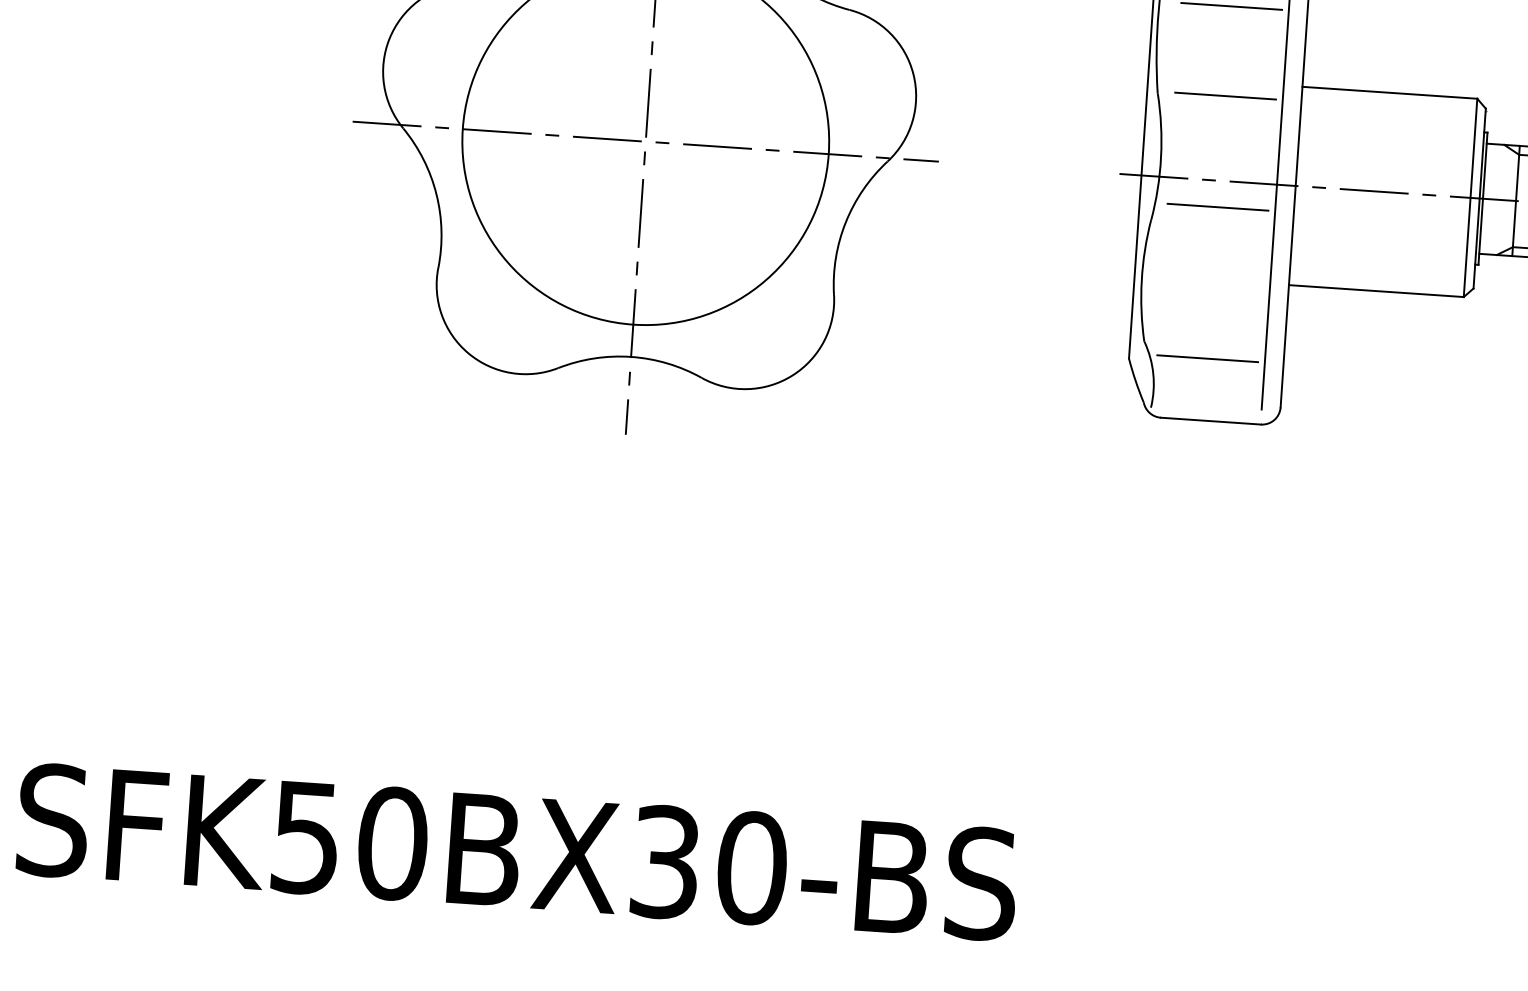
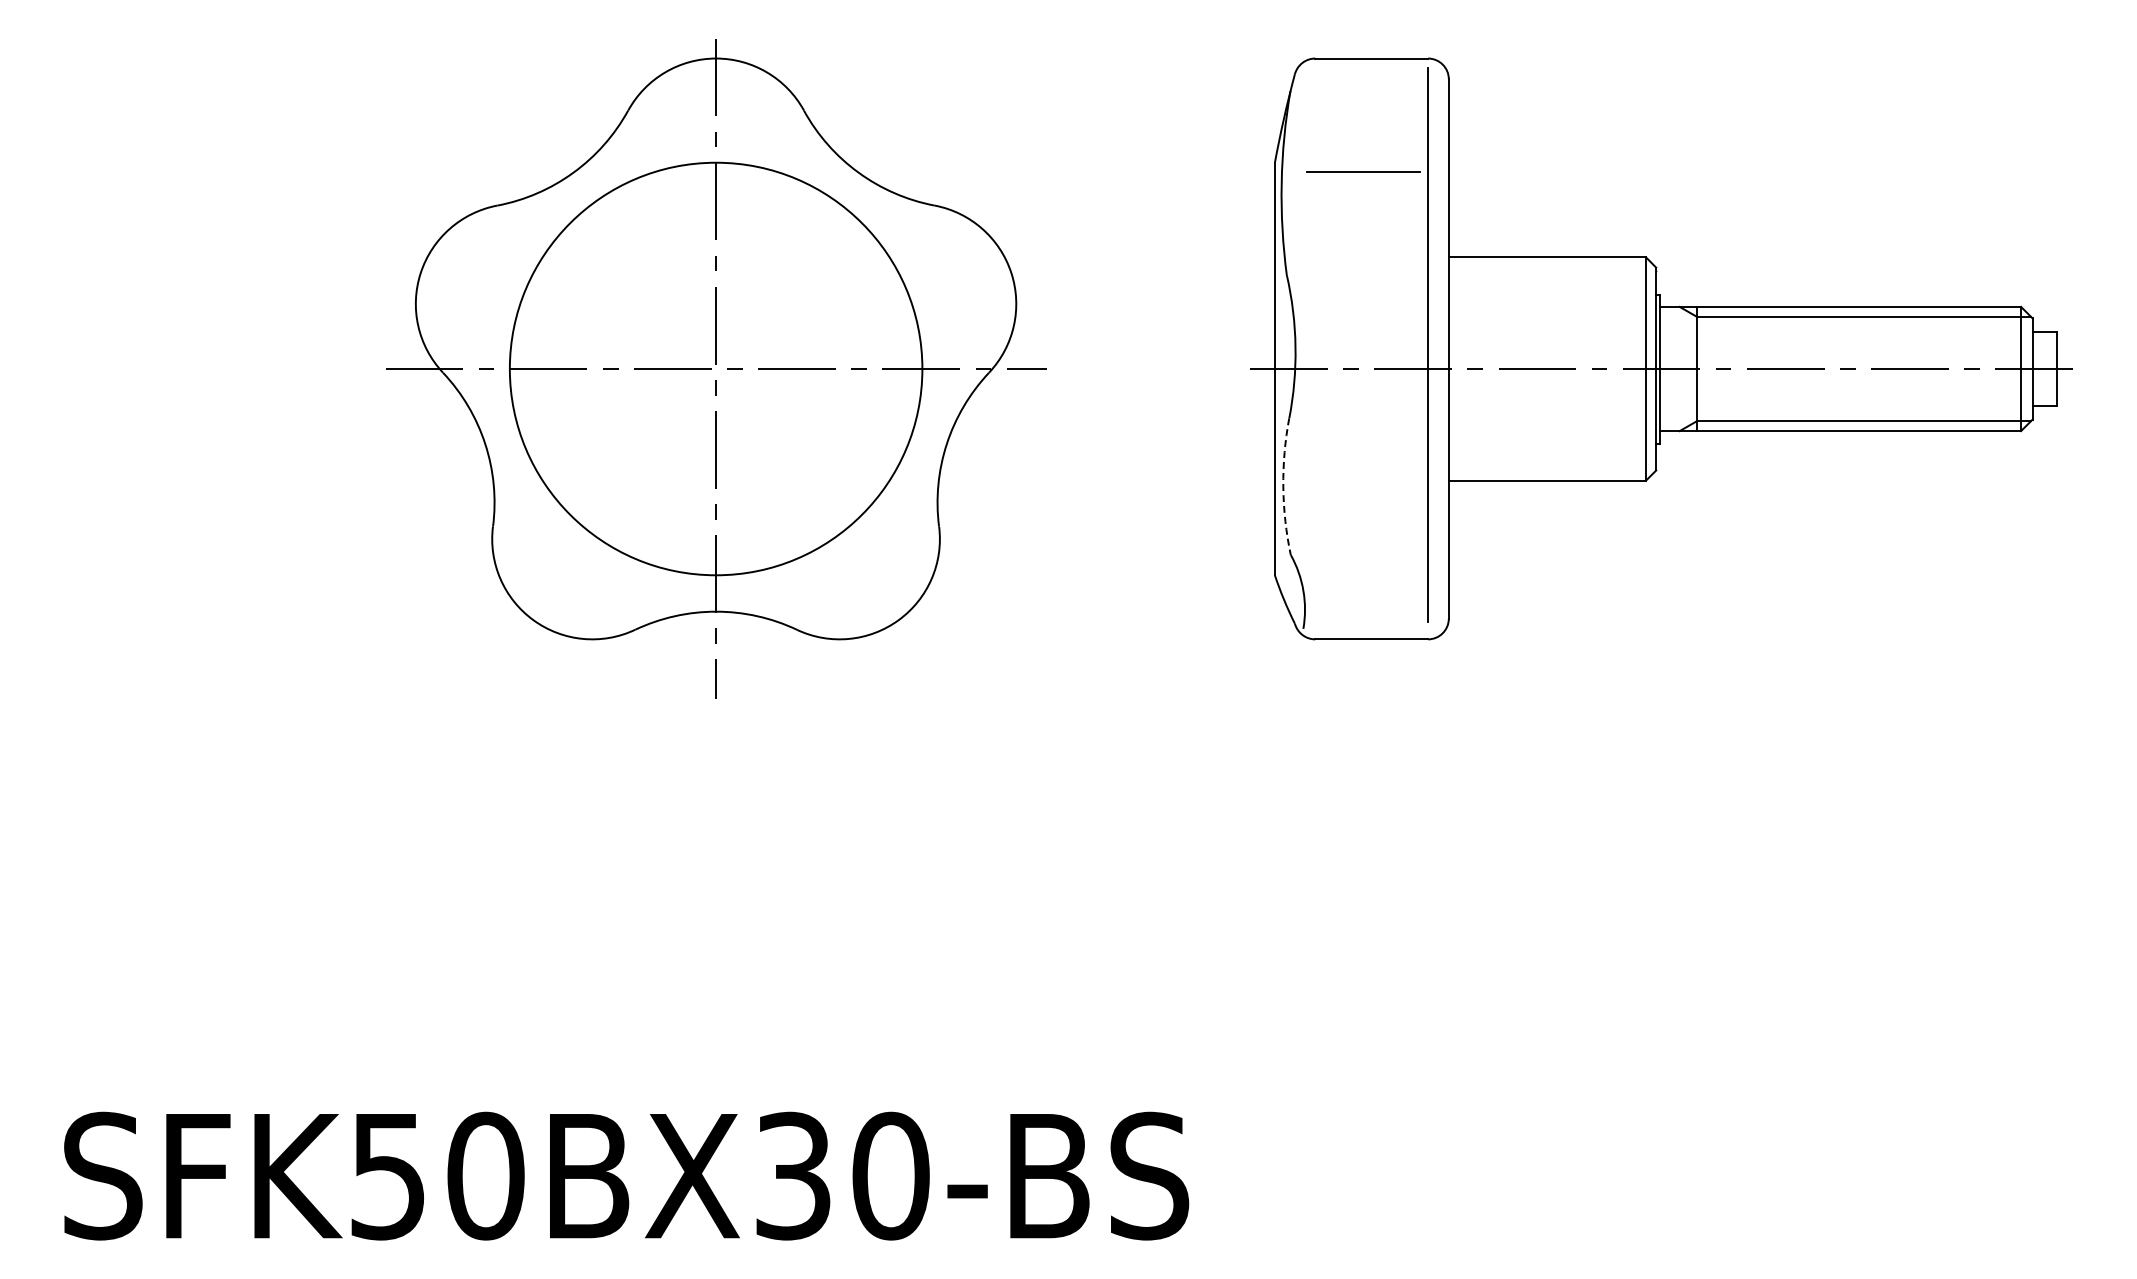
line: (1225, 96) -> (1363, 273), removed
line: (1218, 206) -> (1363, 398), removed
arc: (1141, 280) -> (1283, 486), solid -> dashed
line: (1207, 358) -> (1363, 569), removed

